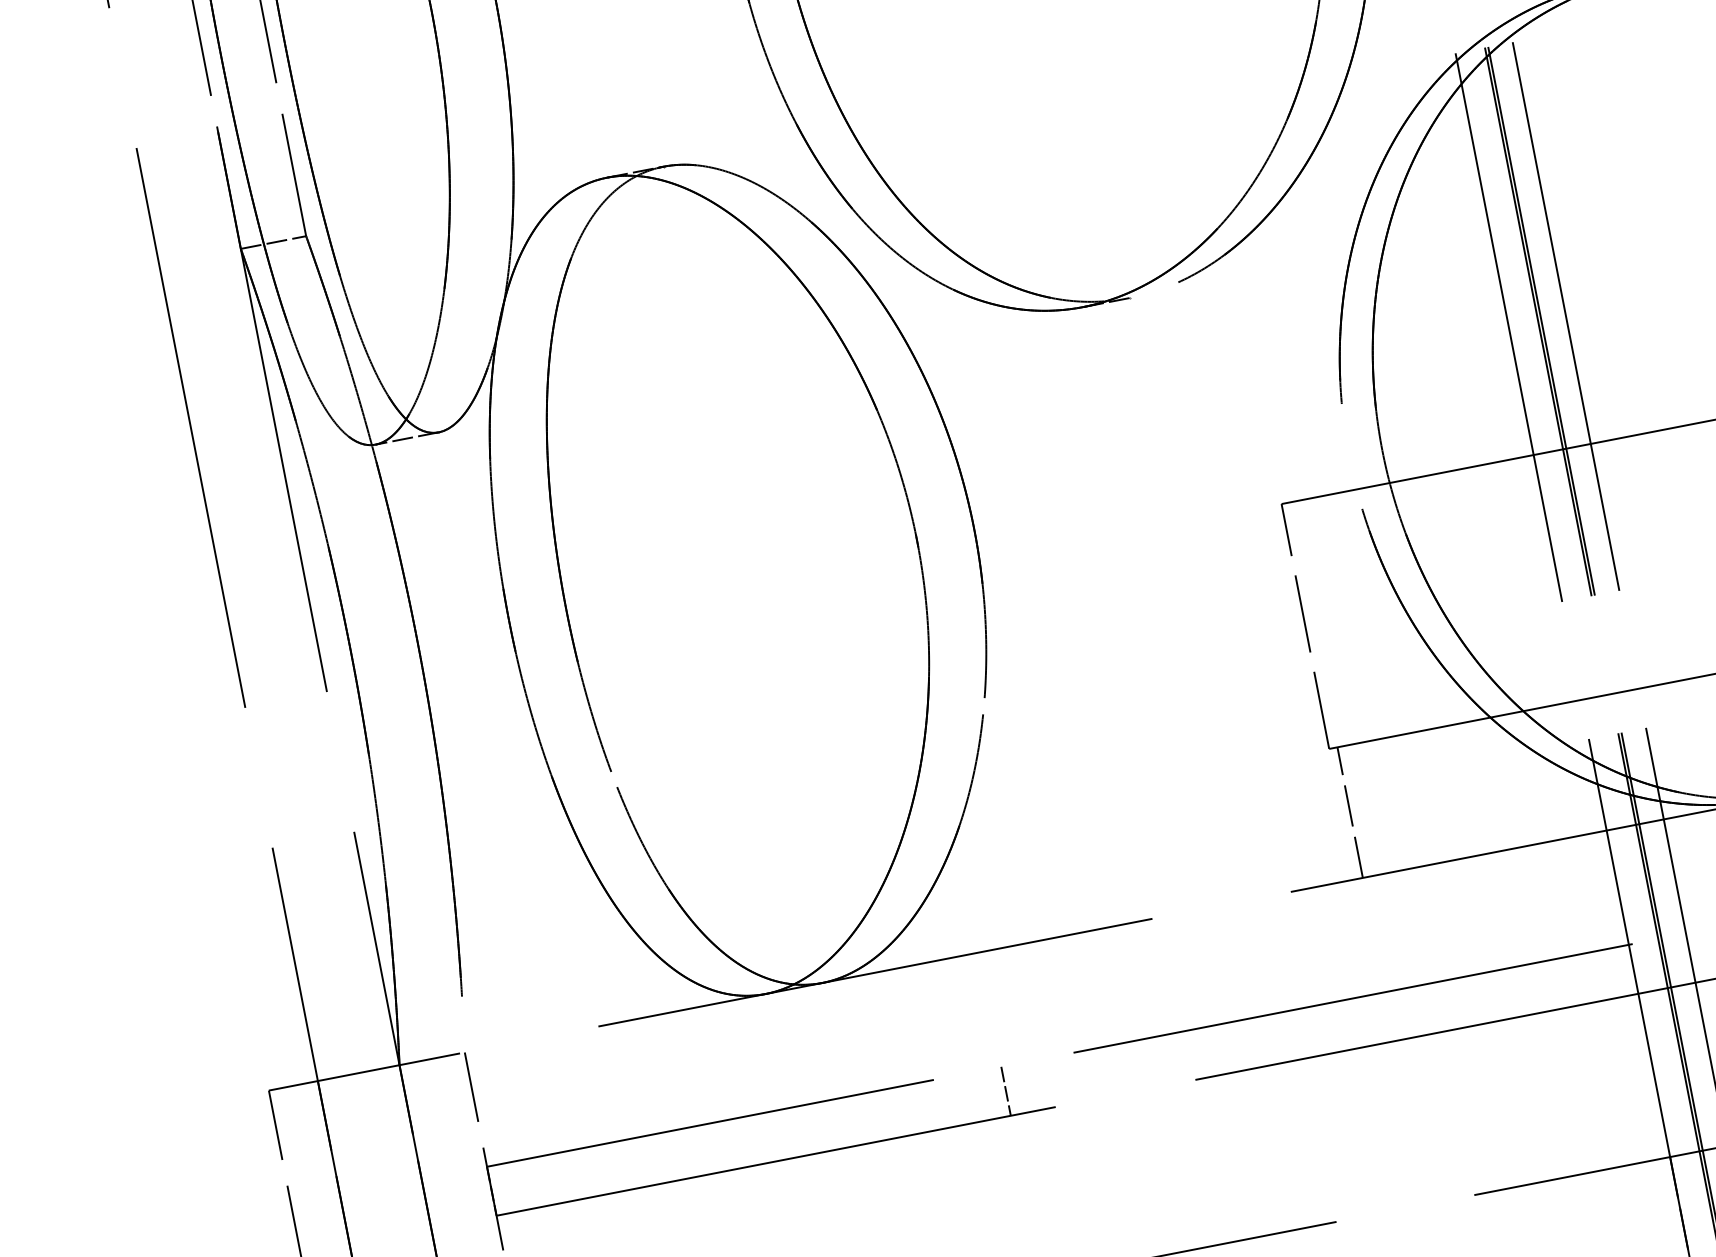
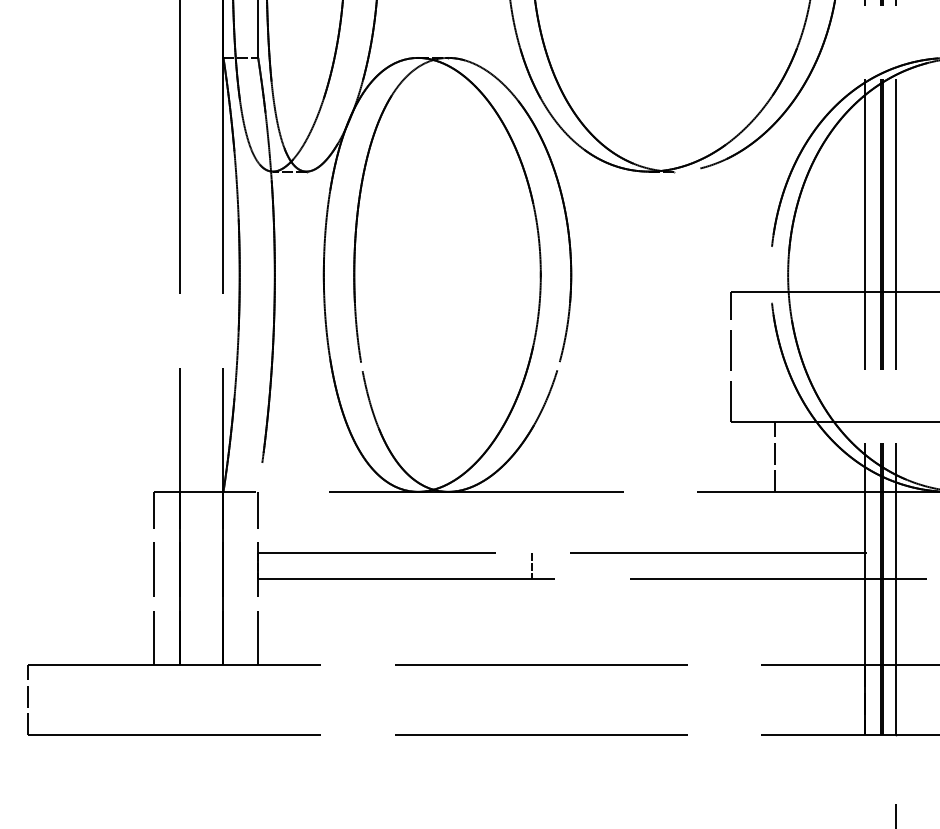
line: (1349, 811) -> (774, 456), moved

